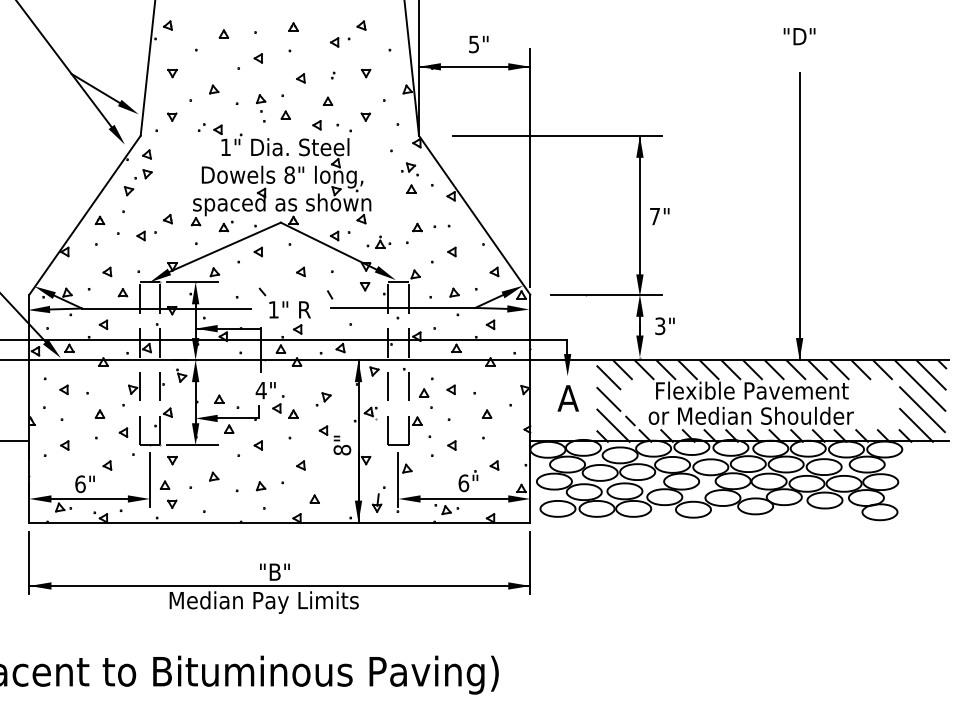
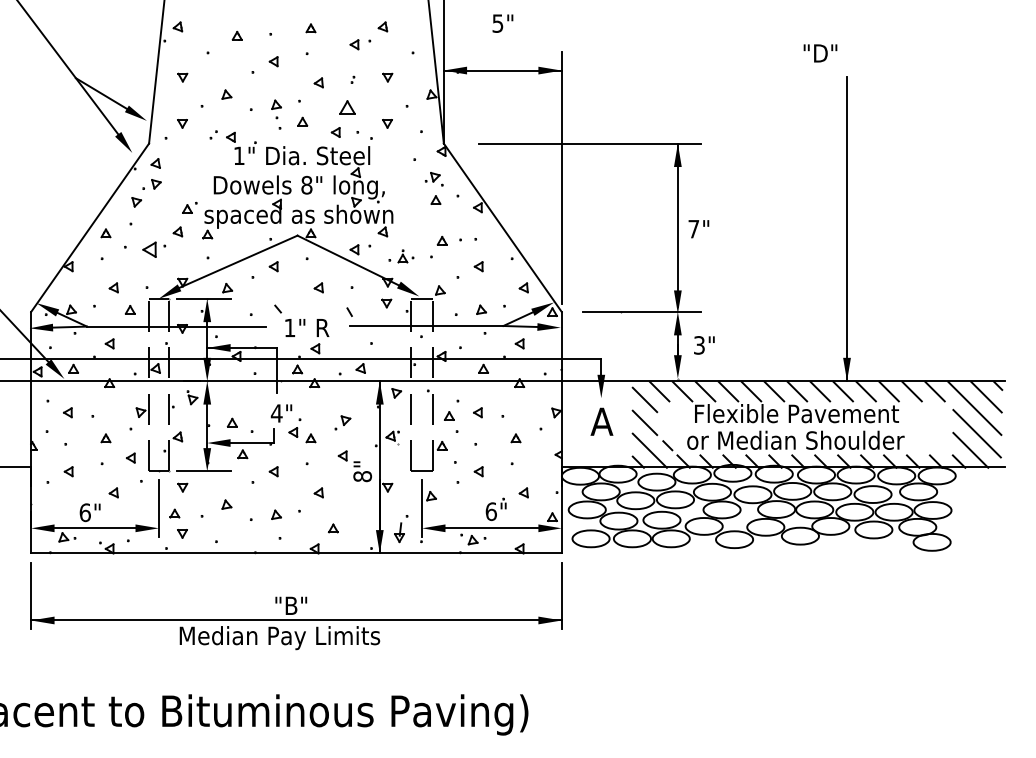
text: (799, 36) -> (820, 53), moved
text: (478, 44) -> (502, 23), moved
part: (327, 100) -> (346, 106), size x1.6
part: (225, 226) -> (189, 207), moved
part: (140, 235) -> (148, 249), size x1.6

